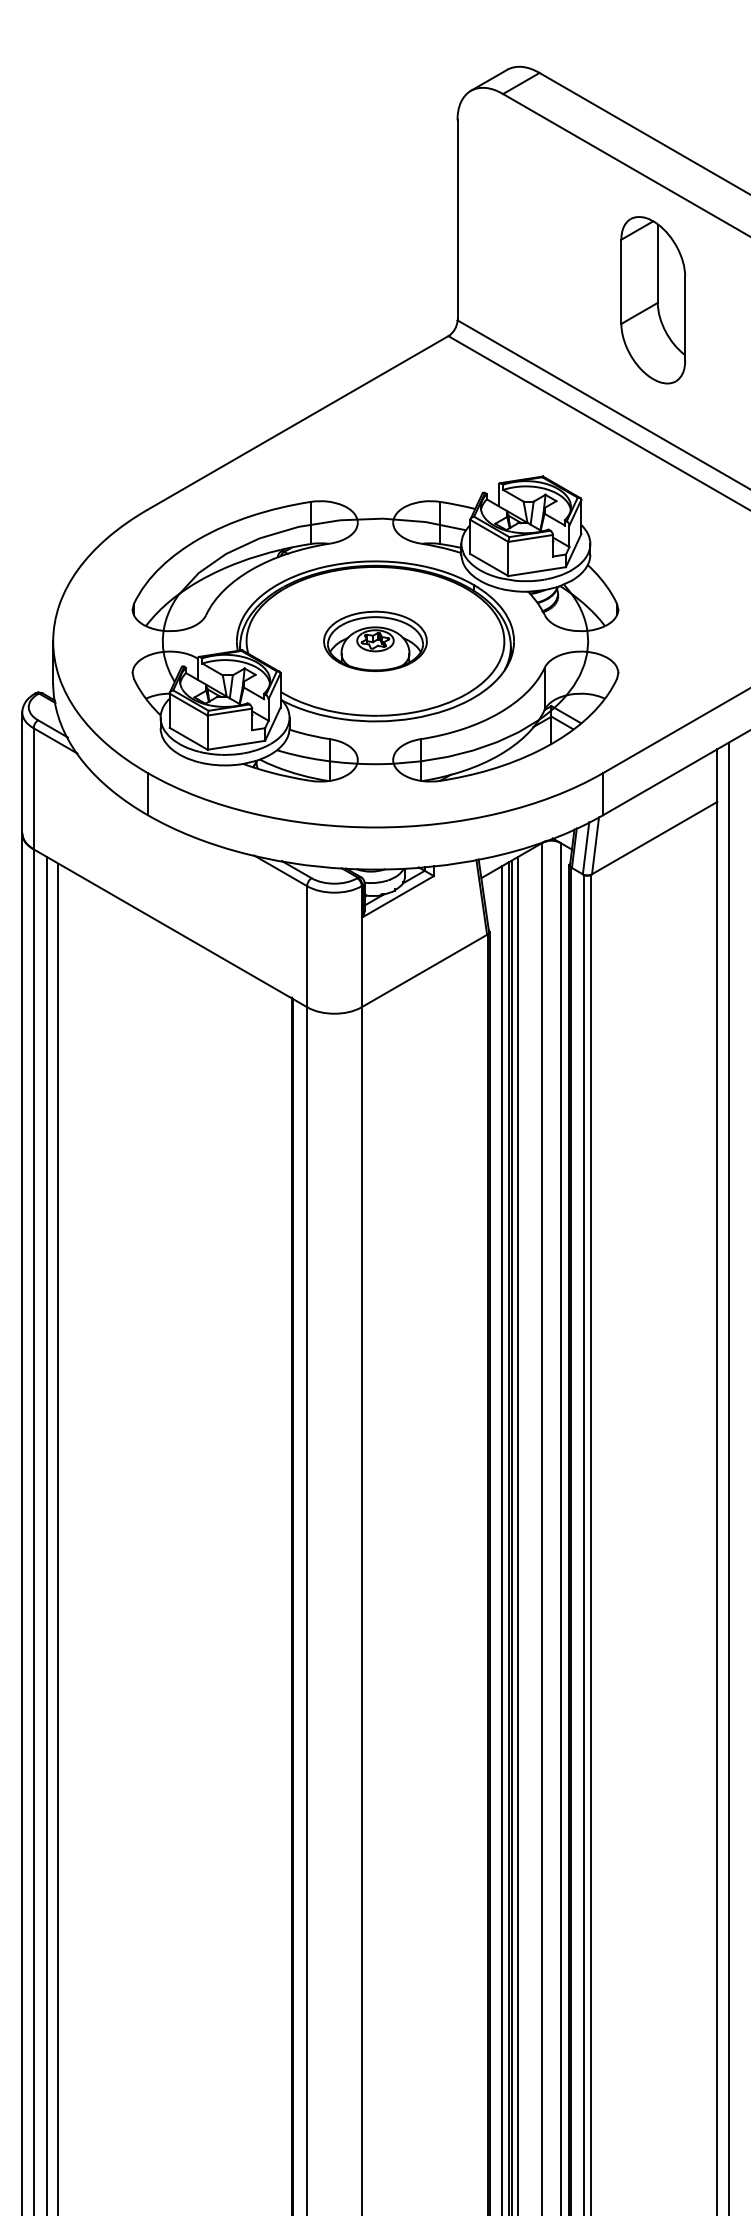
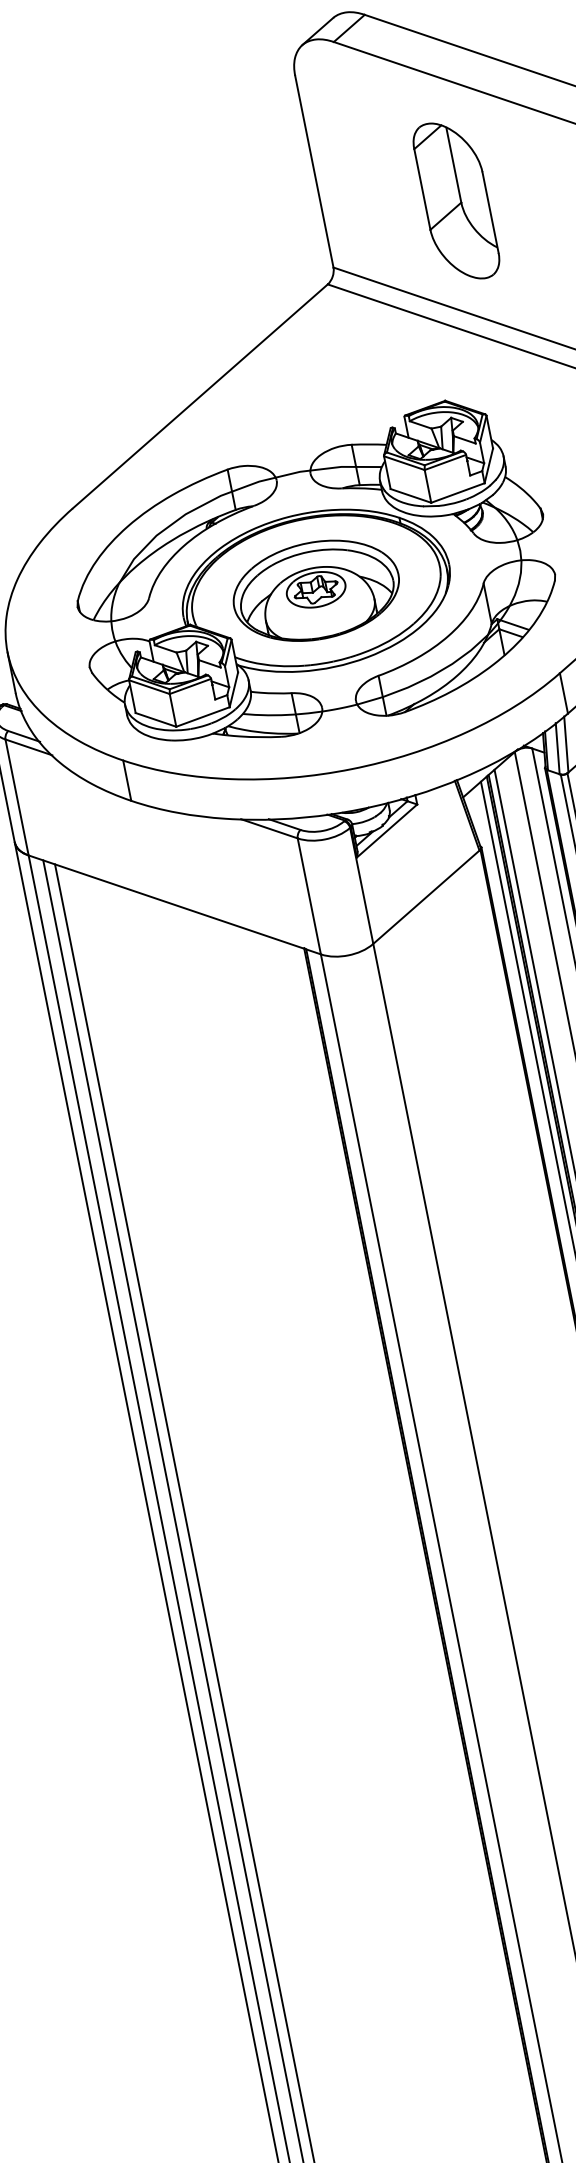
part: (653, 300) -> (456, 201), moved
part: (375, 641) -> (316, 590), size x1.67

